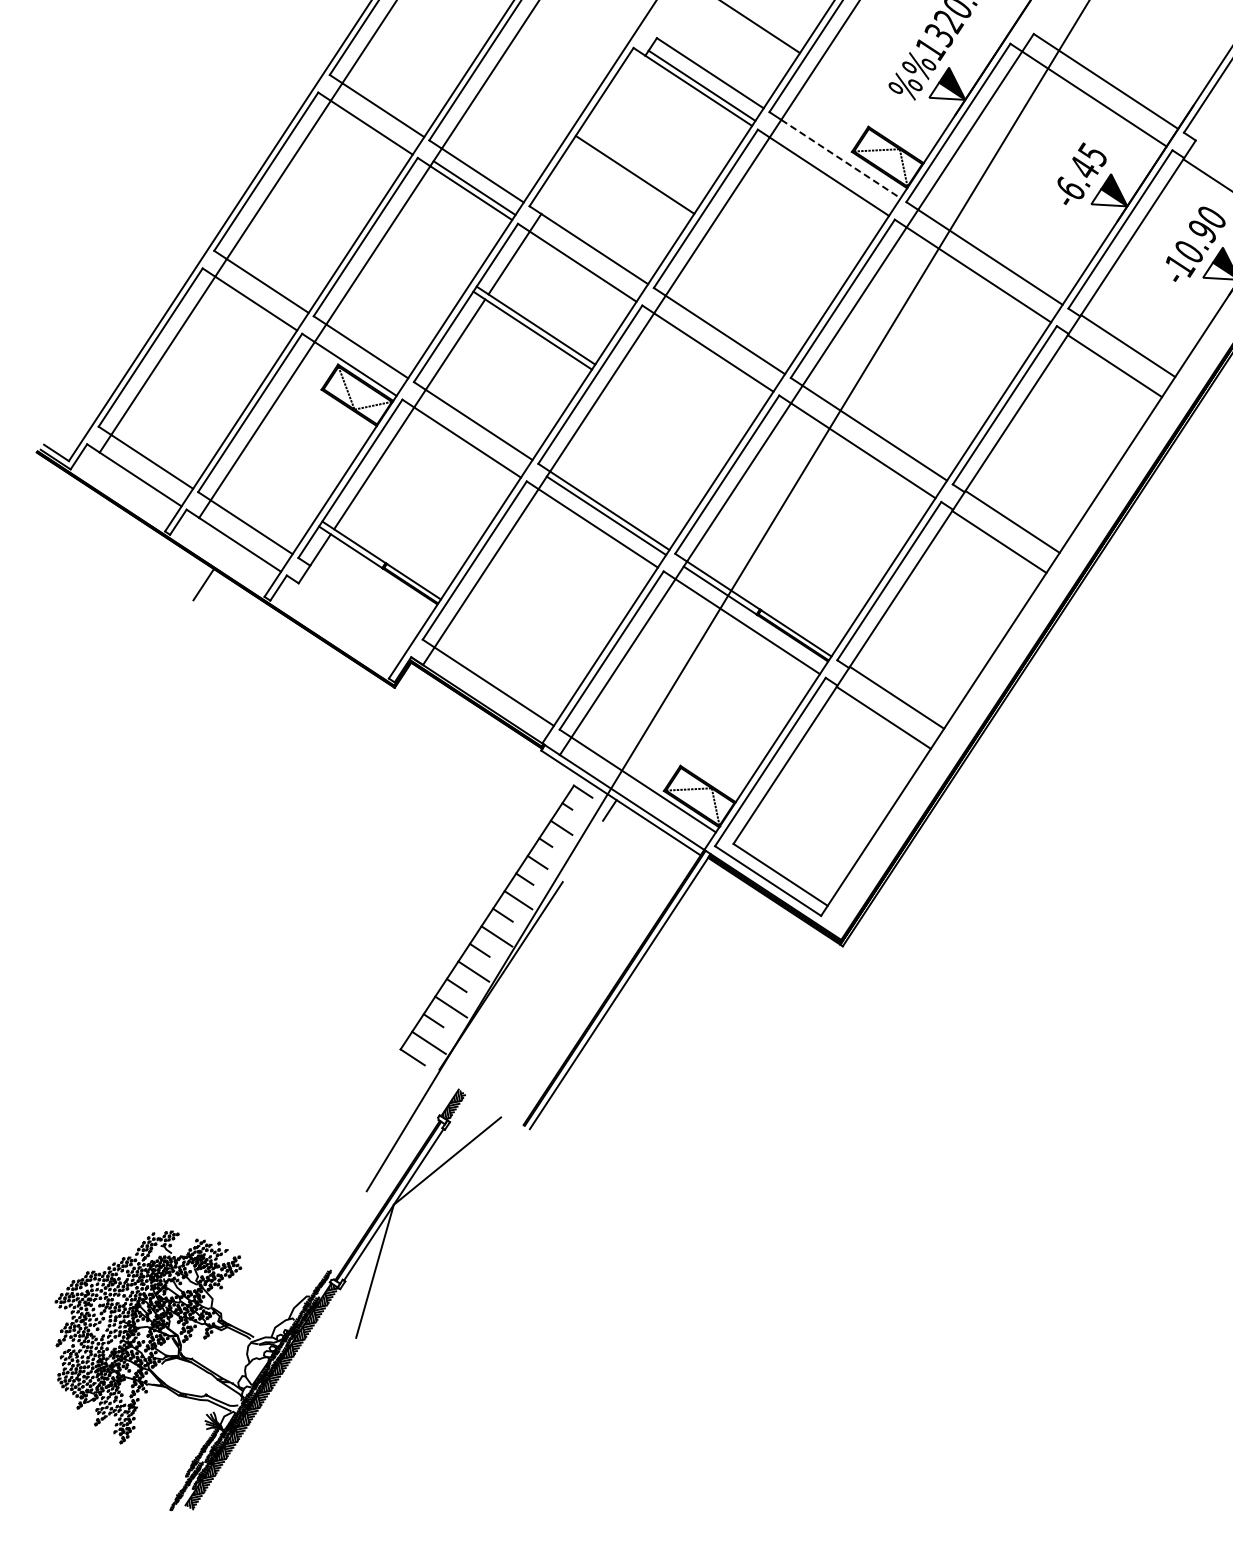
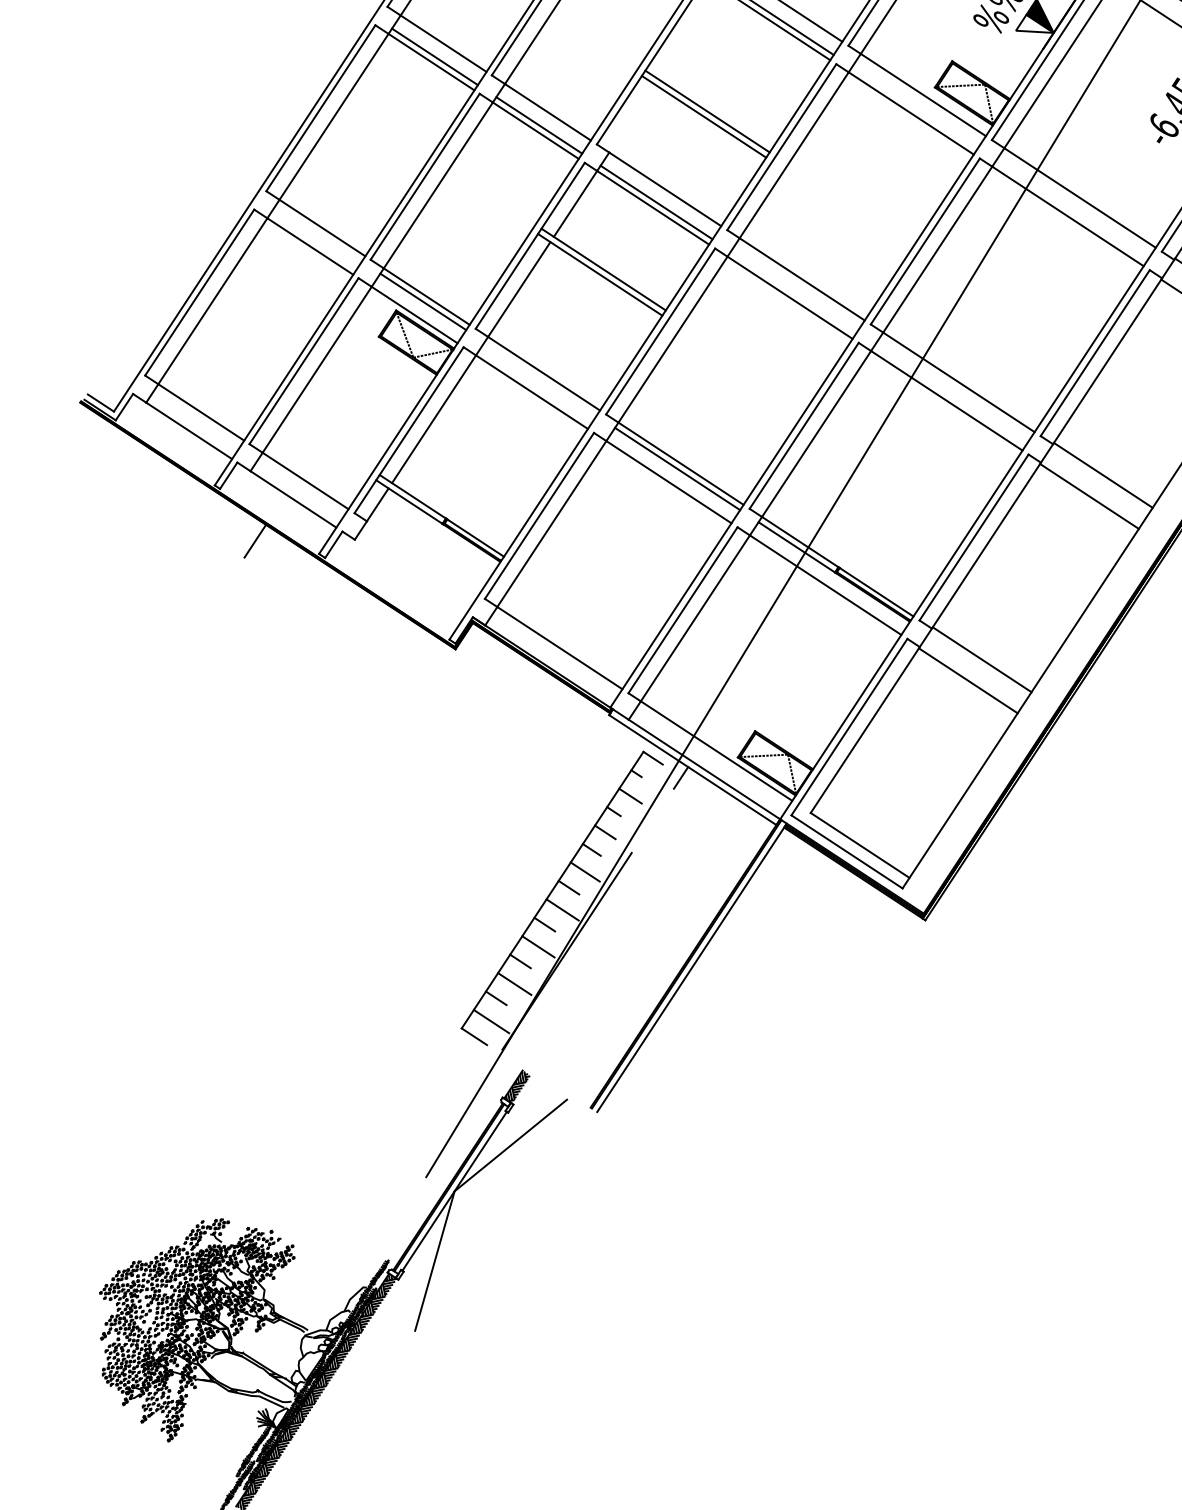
line: (375, 122) -> (435, 56), added
line: (841, 159) -> (923, 95), dashed -> solid
line: (631, 179) -> (703, 116), added
line: (586, 261) -> (656, 202), added
line: (363, 356) -> (422, 301), added

